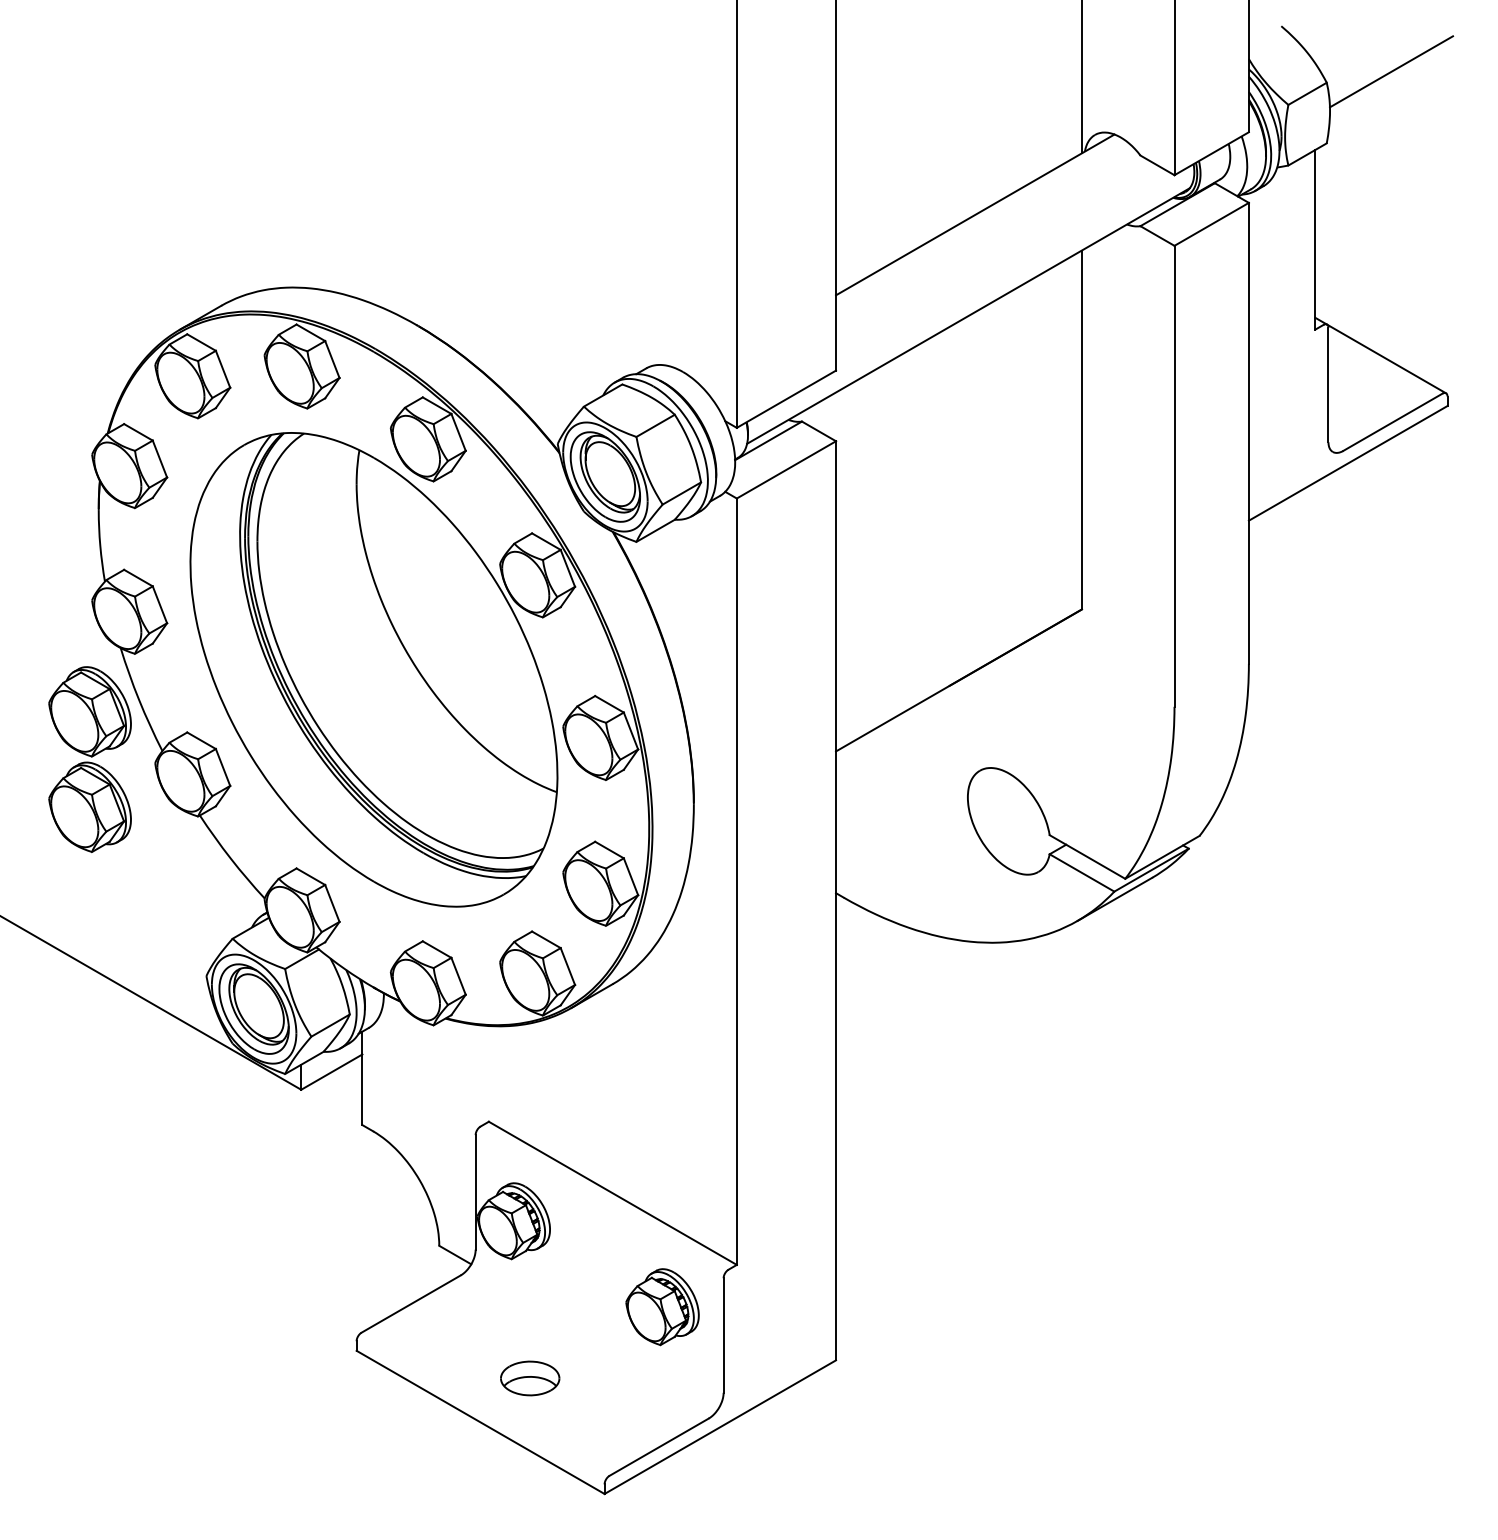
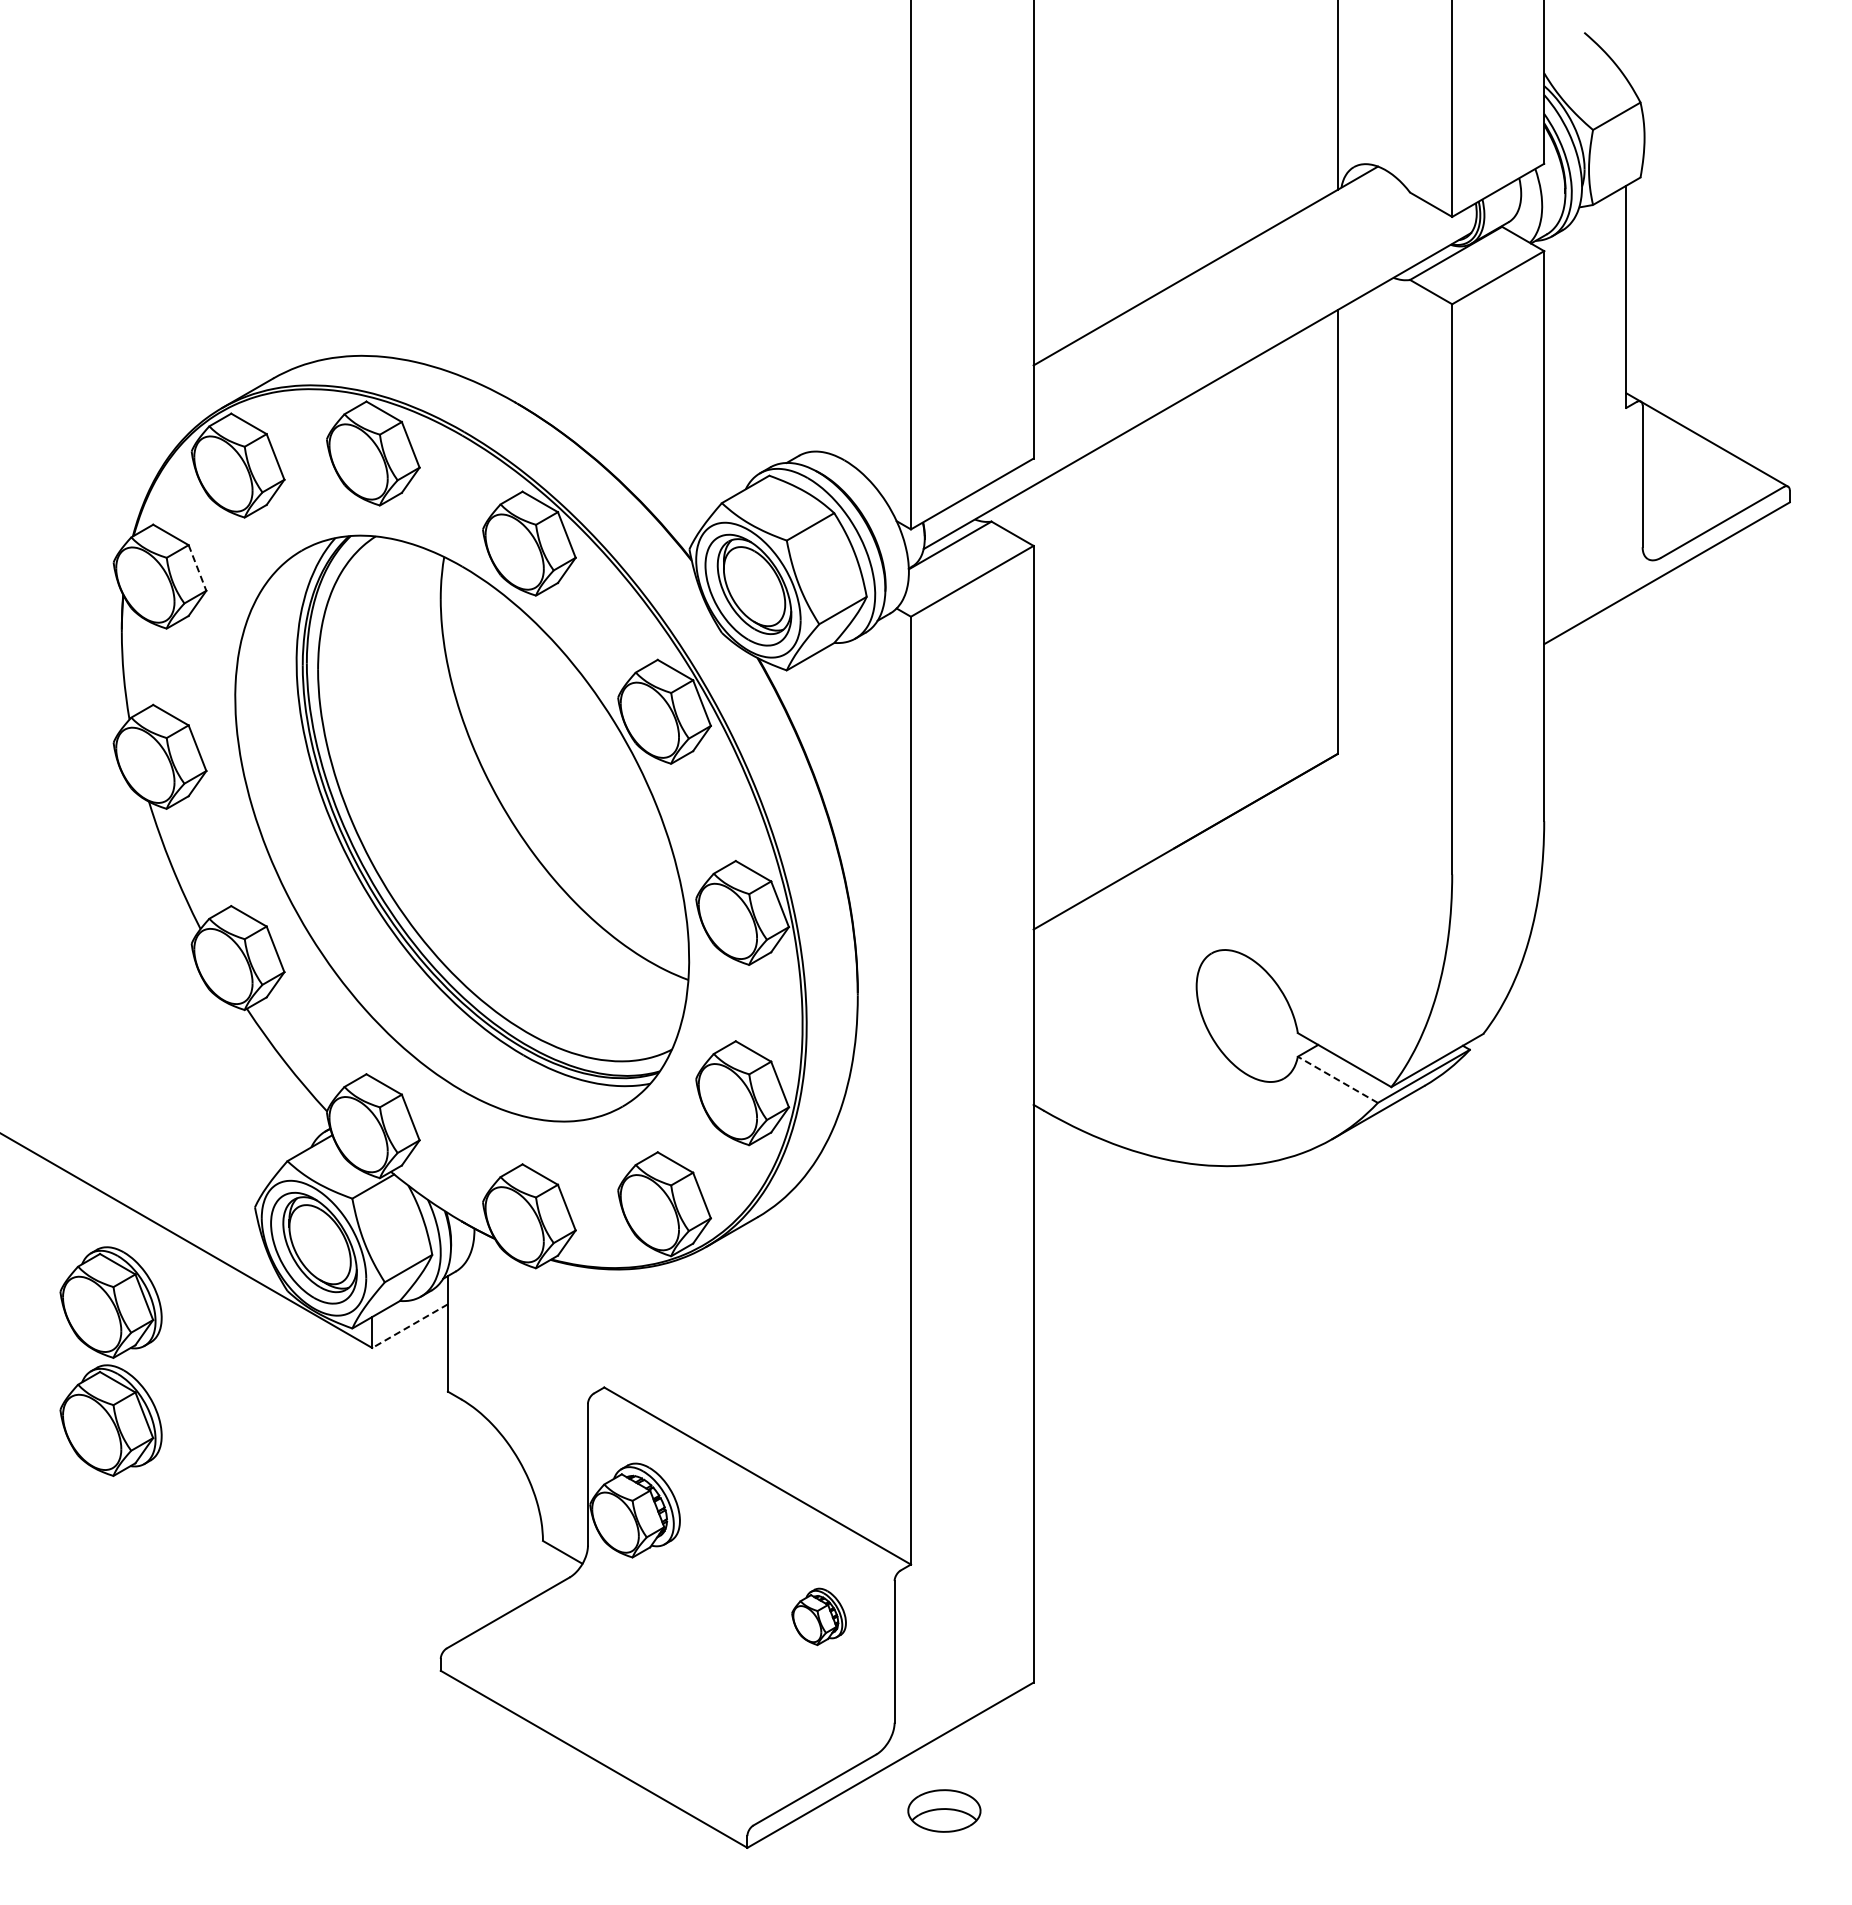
line: (1391, 71) -> (1720, 88), removed
line: (159, 459) -> (197, 568), solid -> dashed
part: (89, 759) -> (110, 1361), moved
line: (1081, 872) -> (1337, 1079), solid -> dashed
line: (332, 1072) -> (410, 1326), solid -> dashed
part: (662, 1306) -> (818, 1616), size x0.6
part: (530, 1378) -> (944, 1810), moved

